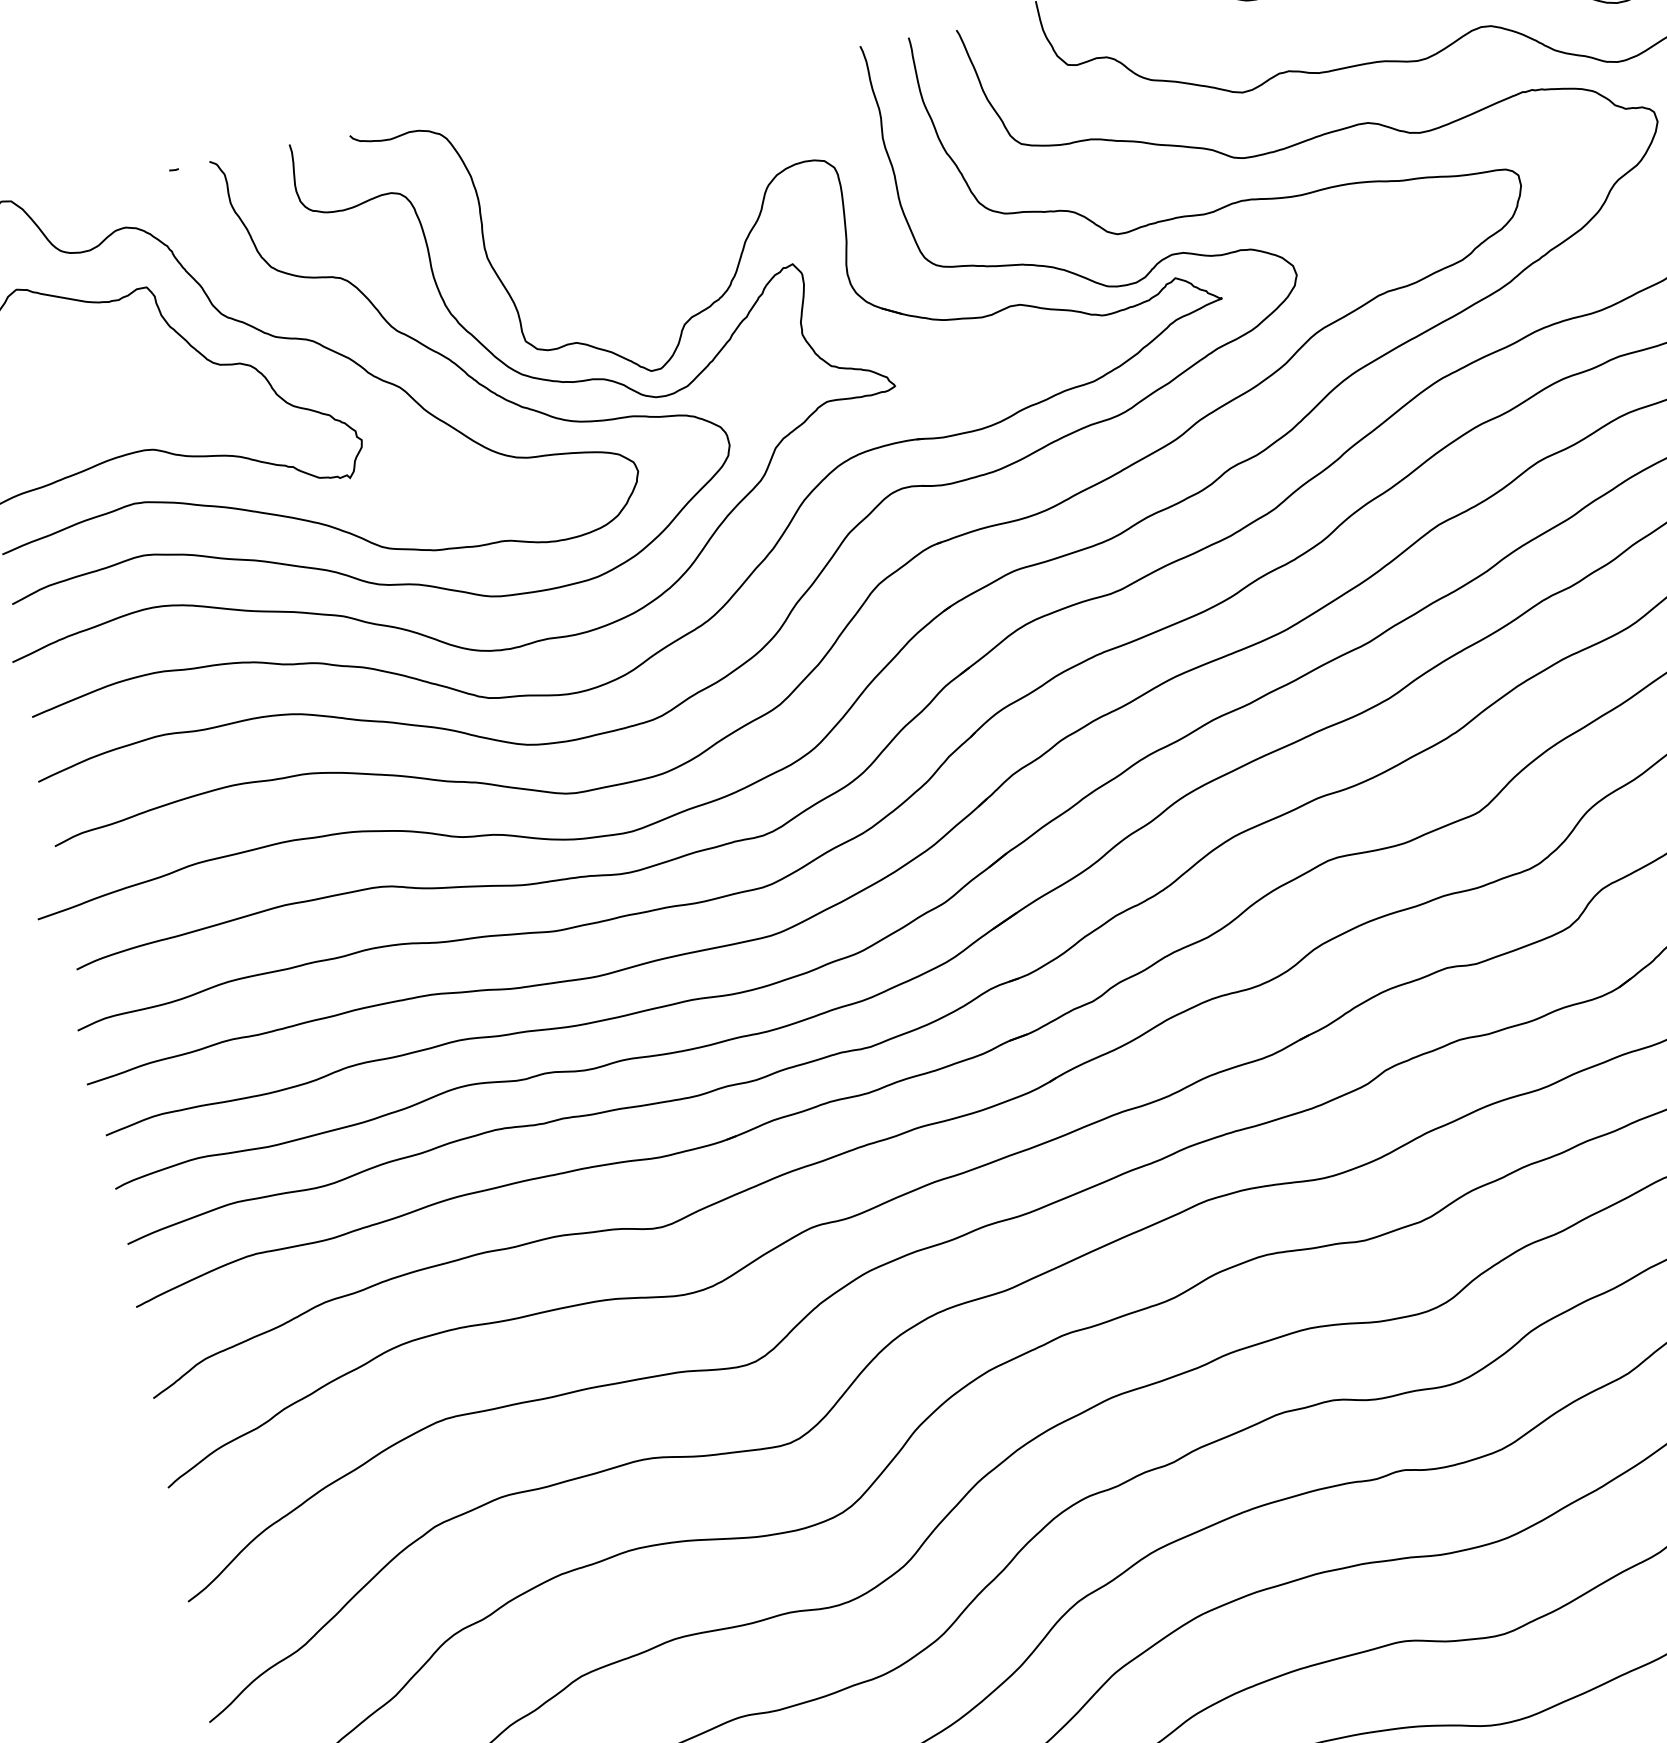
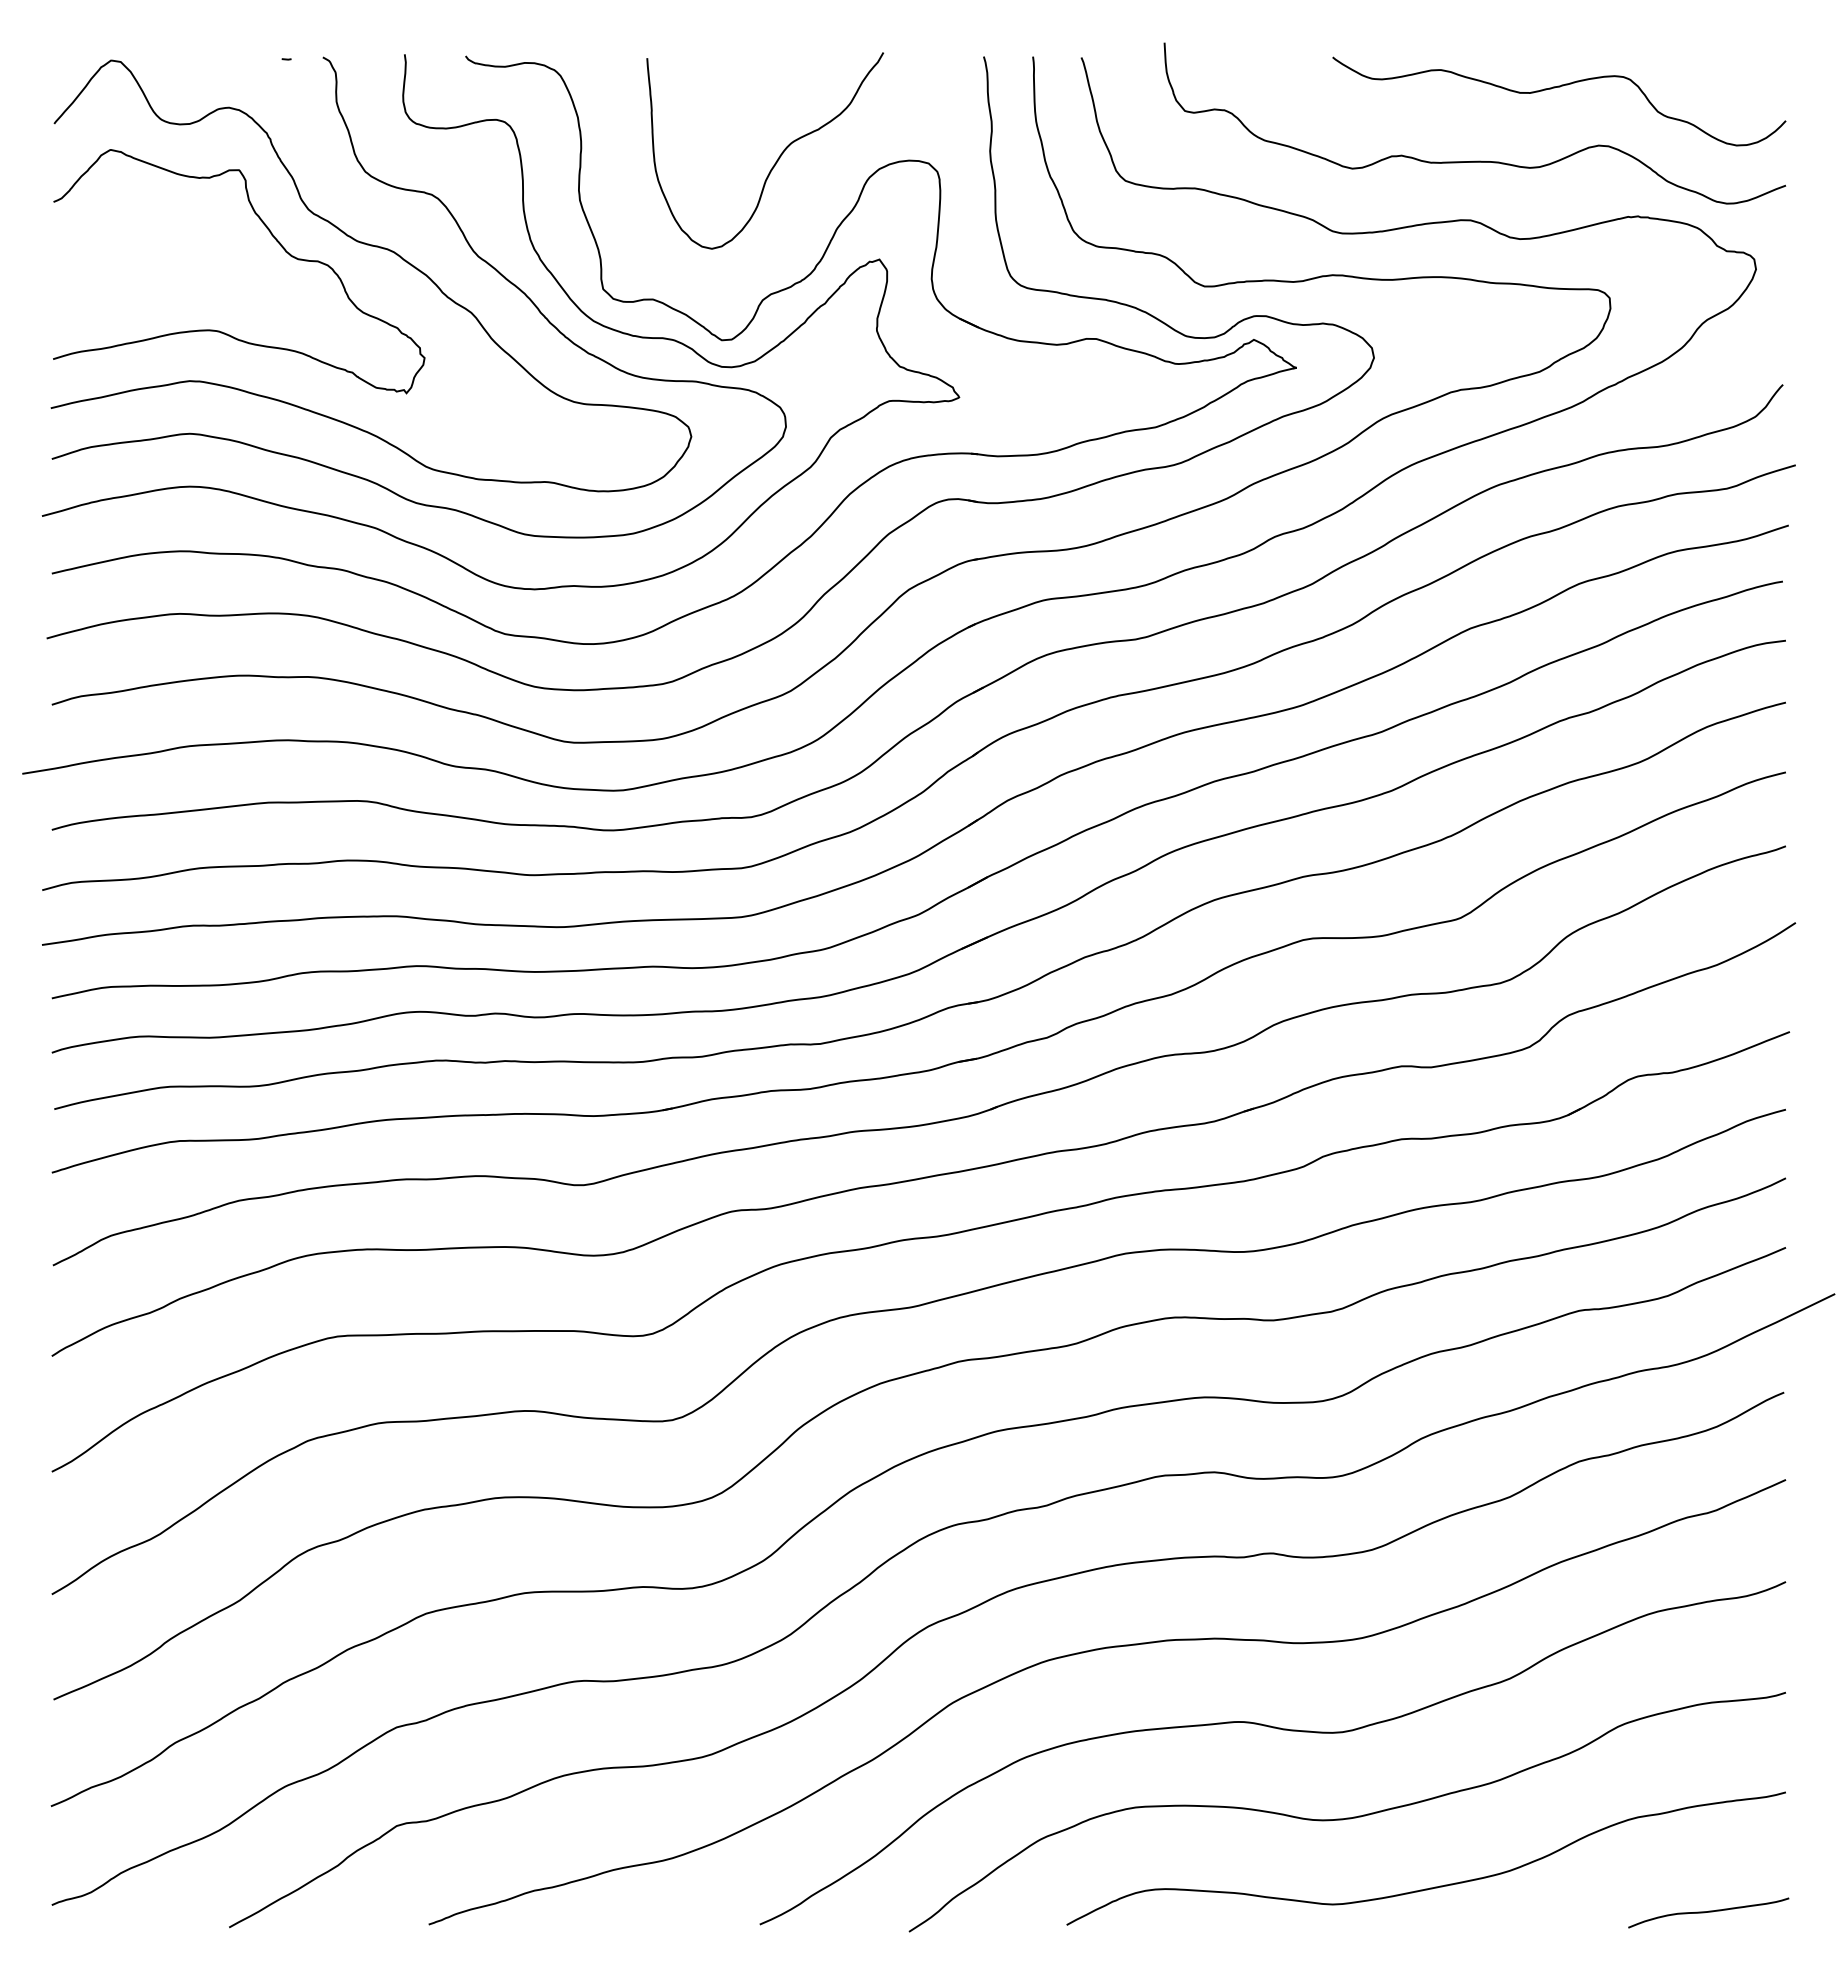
curve: (674, 182) -> (777, 158), added

